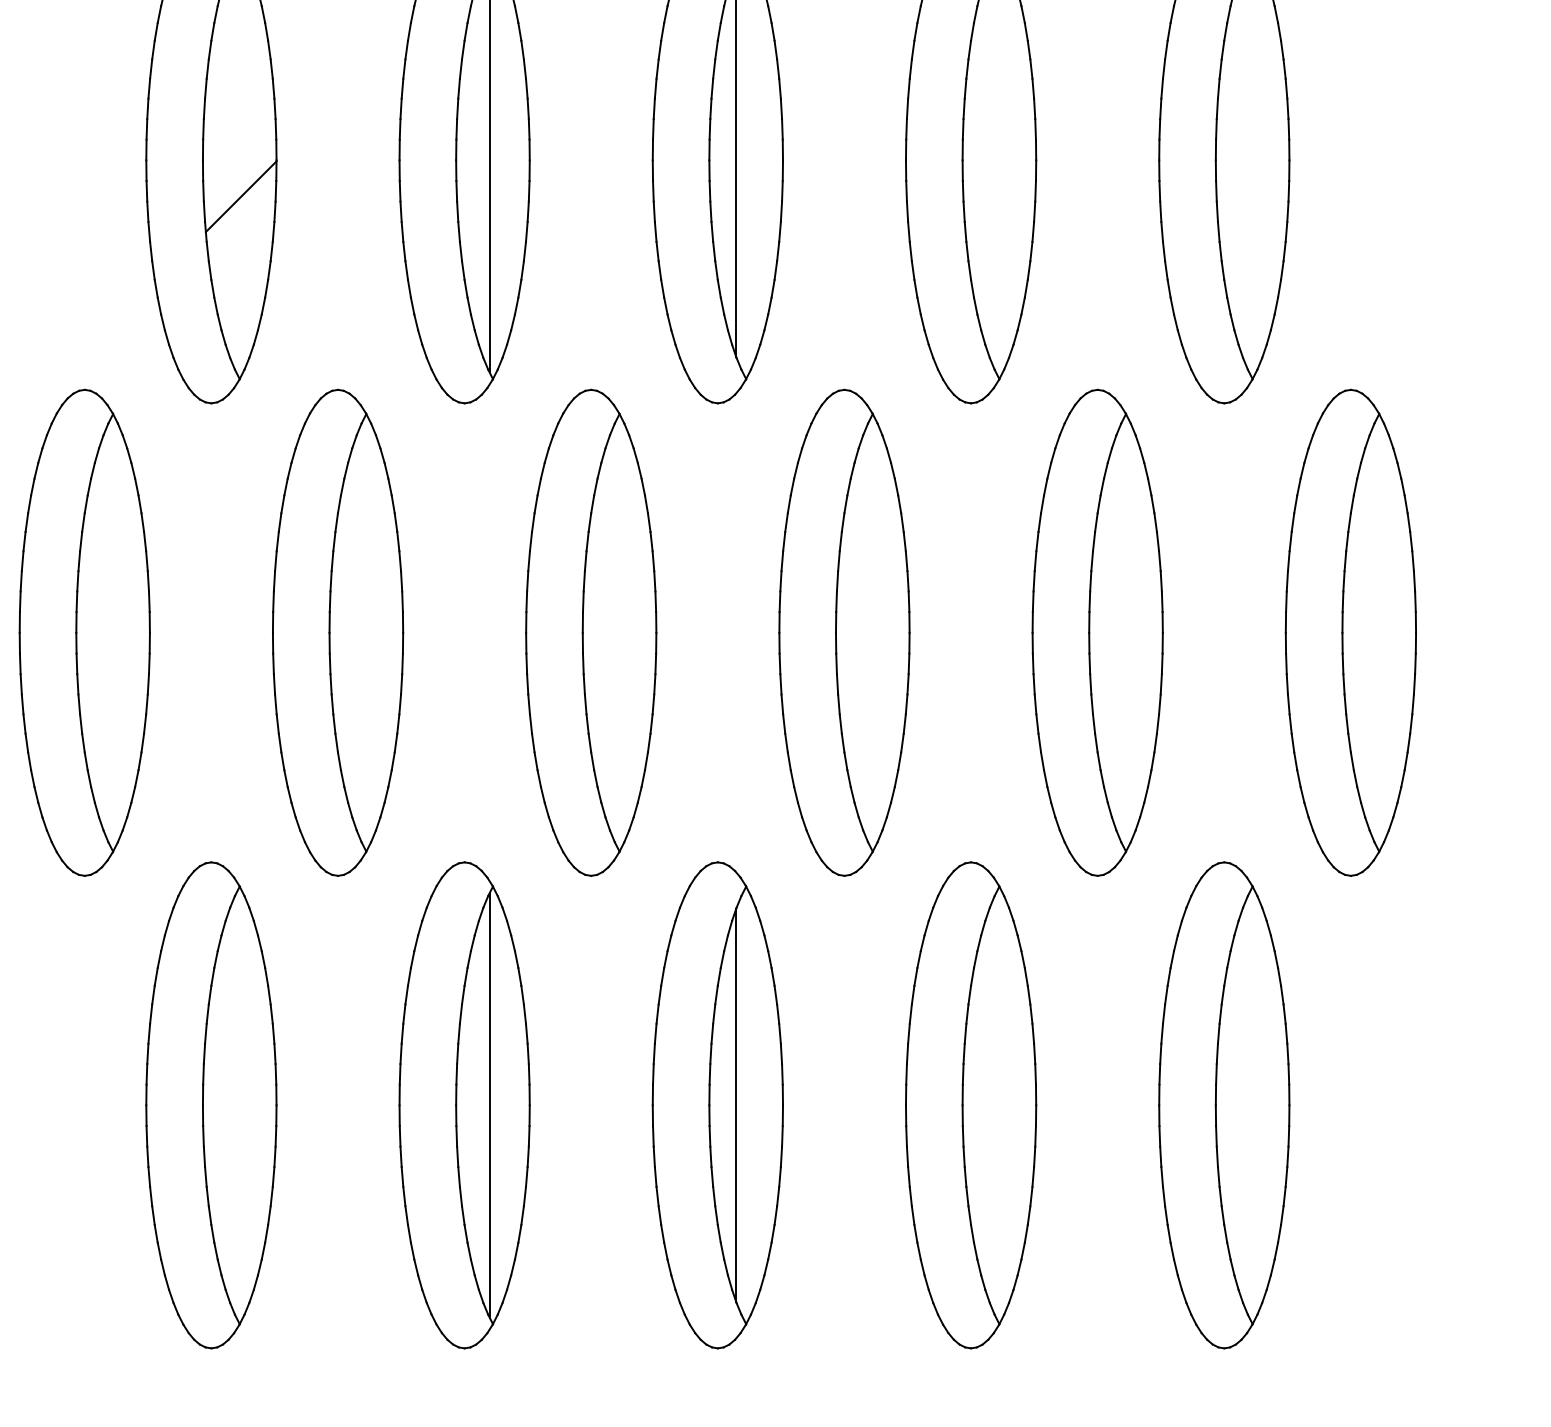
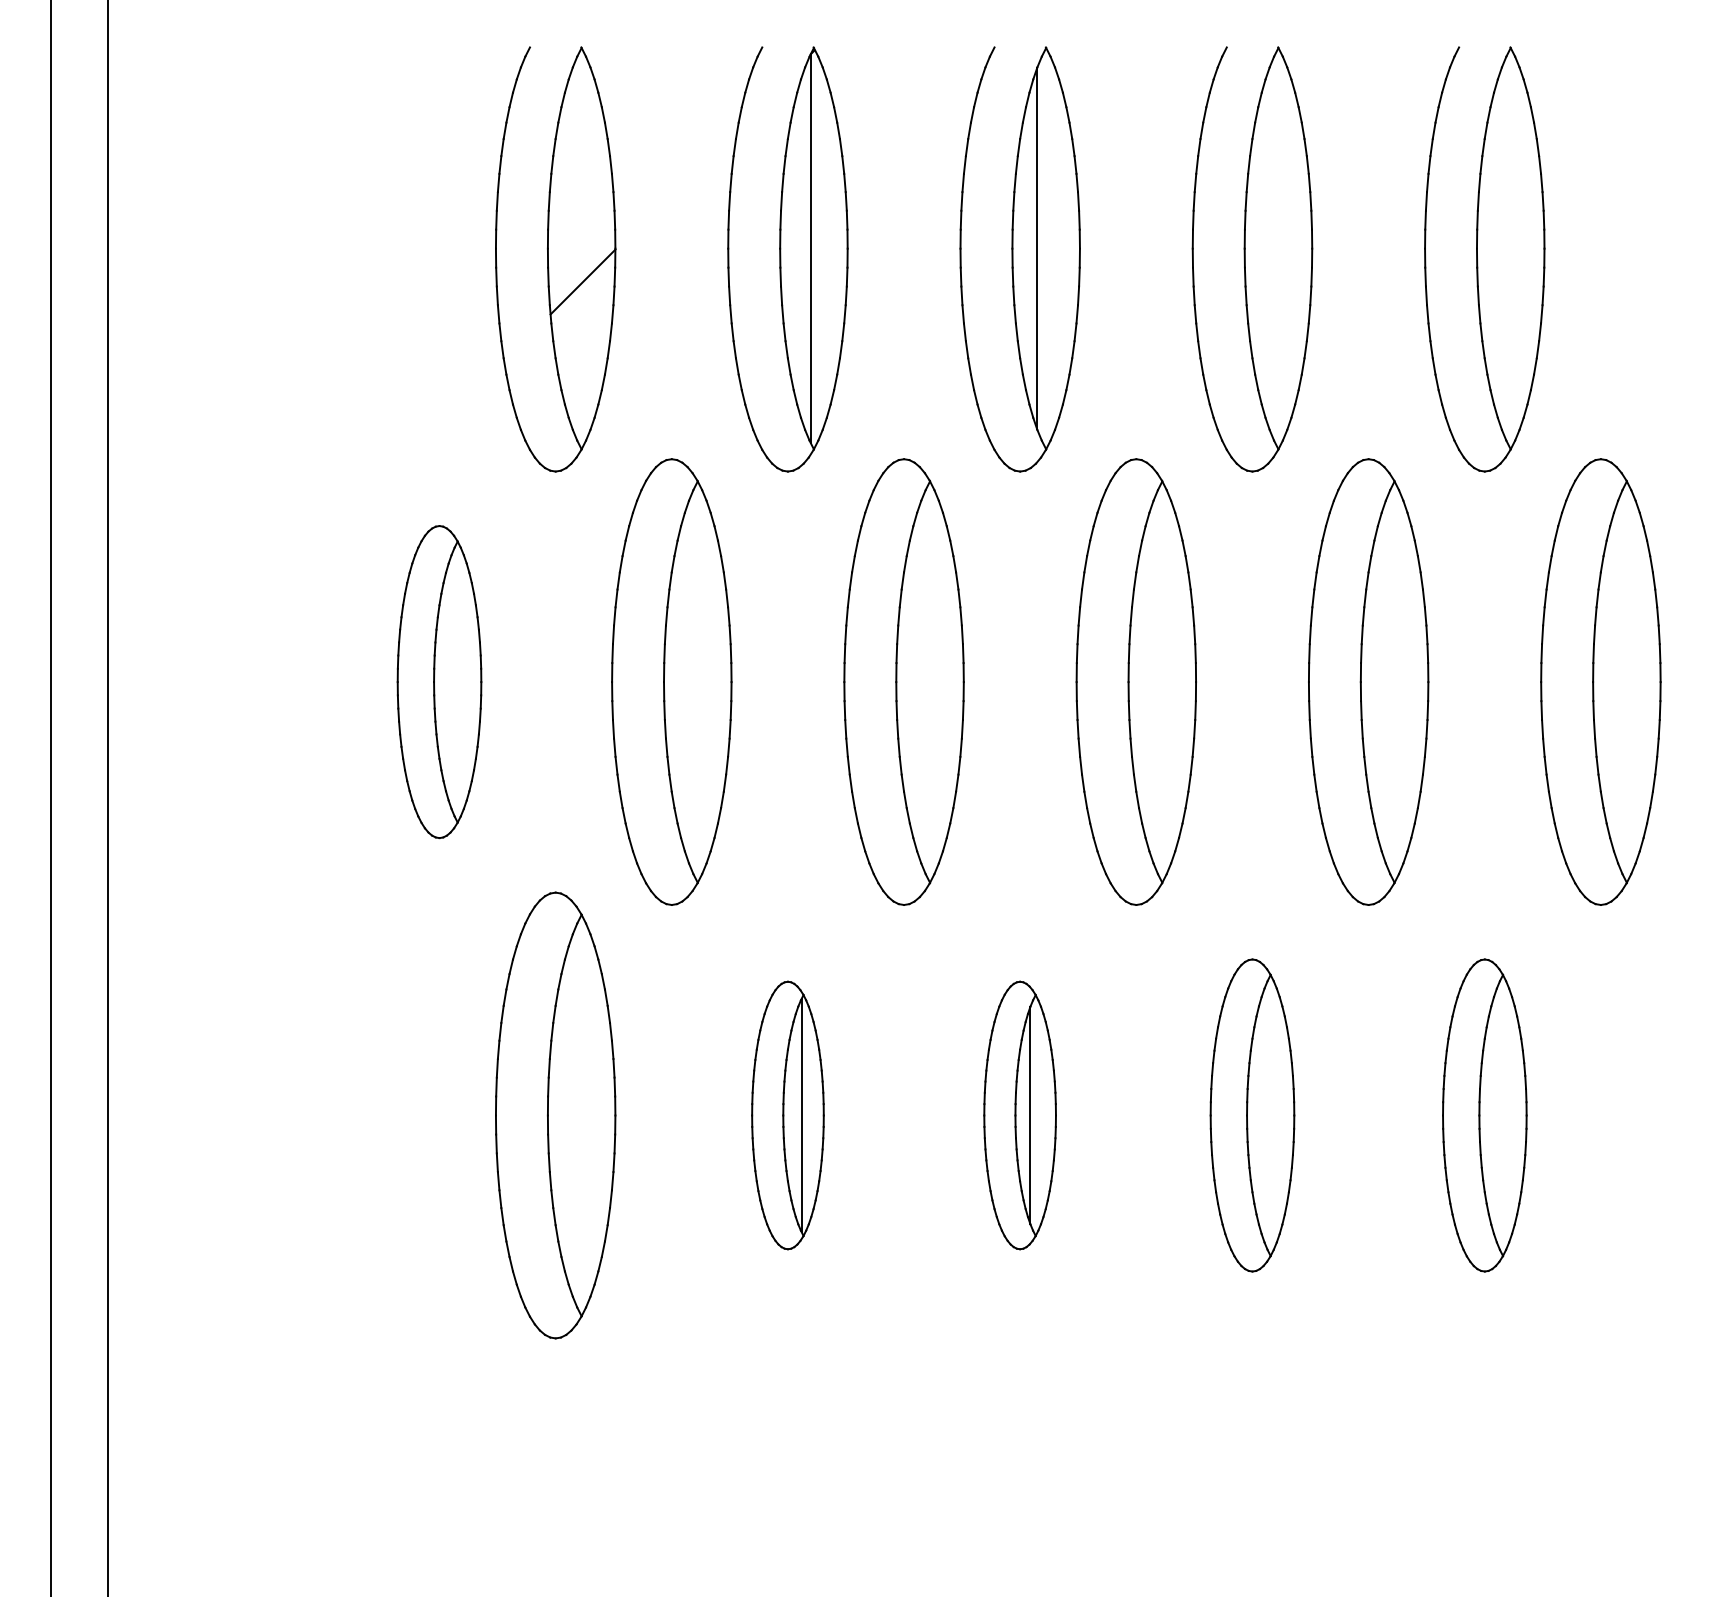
part: (84, 632) -> (439, 681), size x0.7
part: (464, 1105) -> (787, 1115), size x0.6
part: (717, 1105) -> (1019, 1115), size x0.6
part: (971, 1105) -> (1252, 1115), size x0.7
part: (1224, 1105) -> (1484, 1115), size x0.7

